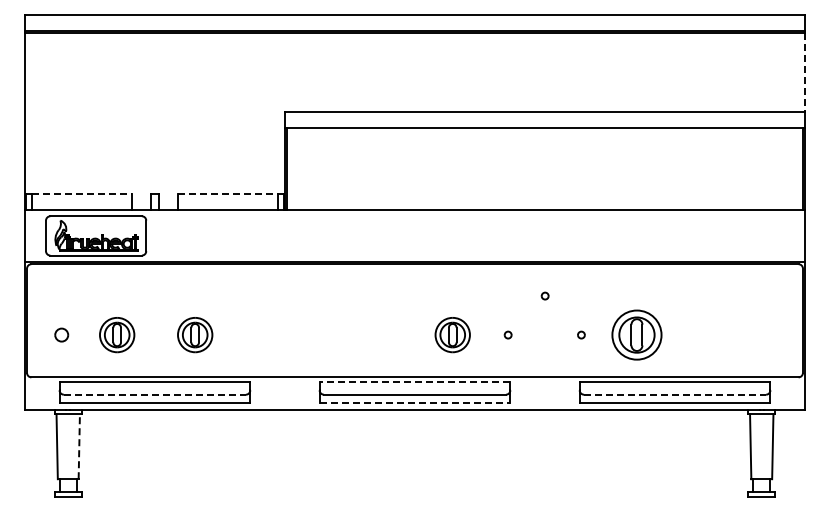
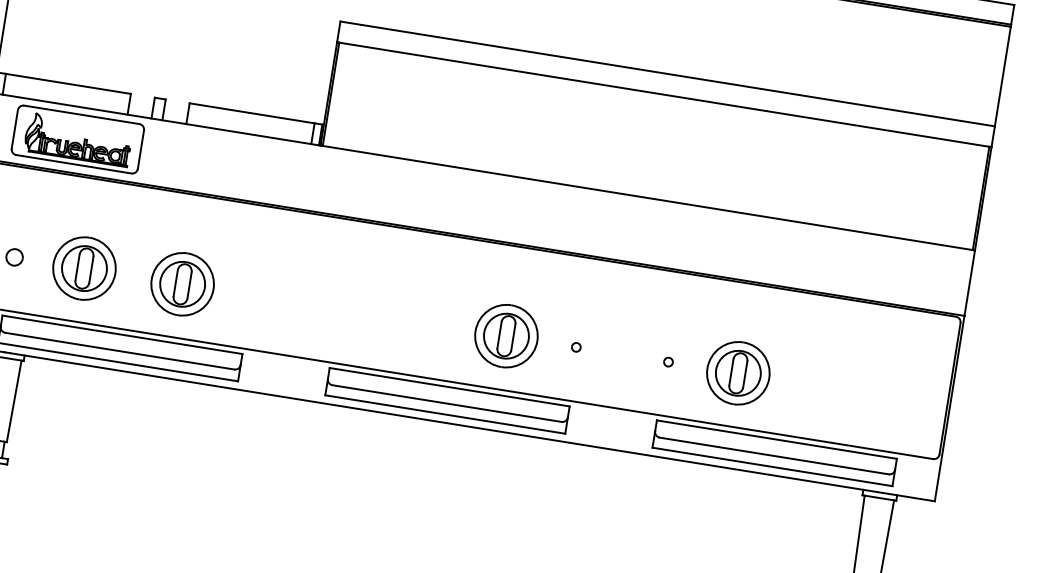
line: (805, 72) -> (1003, 76), dashed -> solid
line: (81, 193) -> (68, 83), dashed -> solid
line: (227, 193) -> (251, 112), dashed -> solid
part: (544, 295) -> (629, 304), removed
part: (116, 334) -> (83, 267), size x1.43
part: (194, 334) -> (181, 283), size x1.43
part: (452, 334) -> (506, 335), size x1.43
line: (414, 381) -> (449, 386), dashed -> solid
line: (155, 394) -> (120, 351), dashed -> solid
line: (675, 394) -> (774, 455), dashed -> solid
line: (415, 403) -> (445, 414), dashed -> solid
line: (79, 446) -> (14, 401), dashed -> solid

